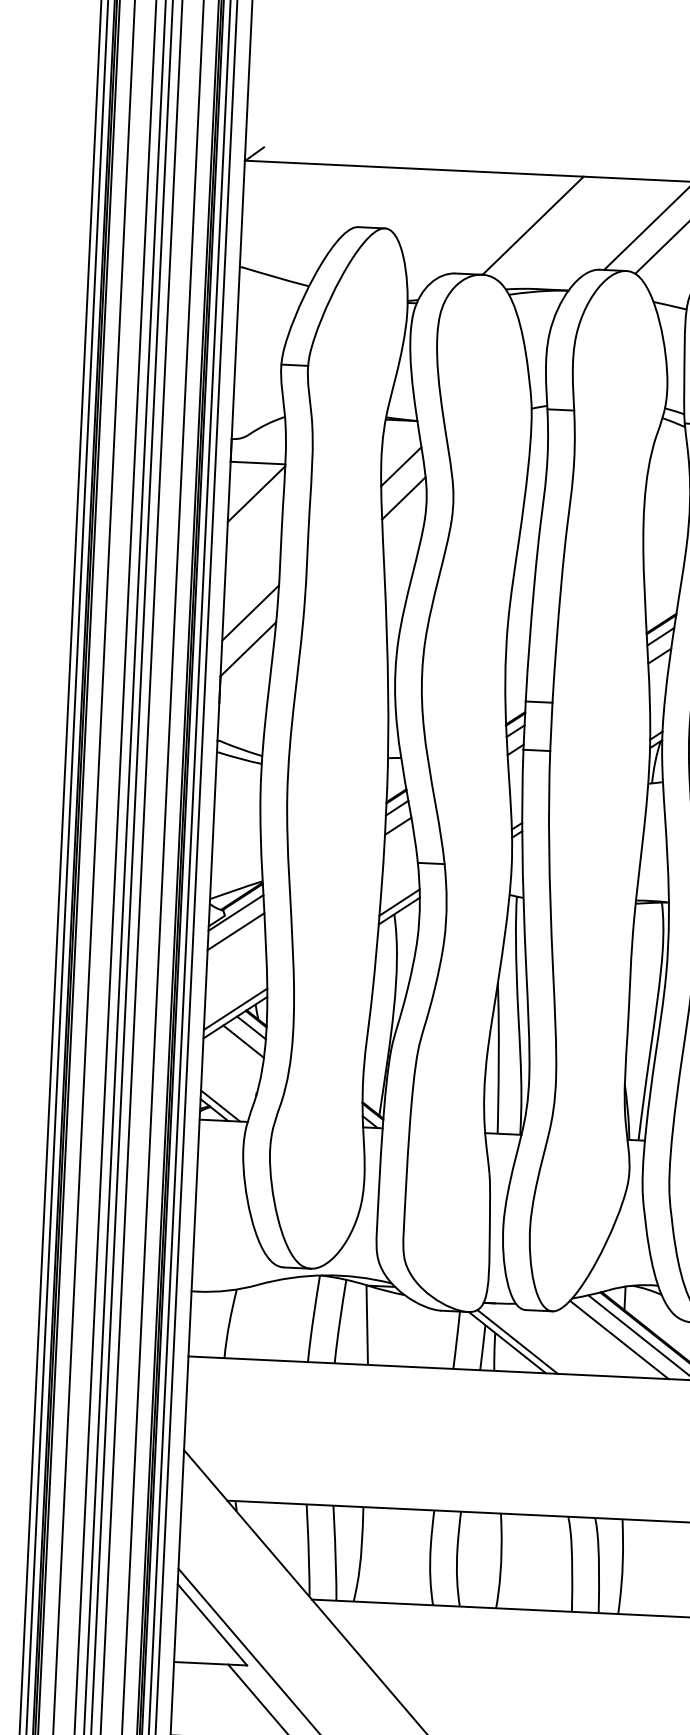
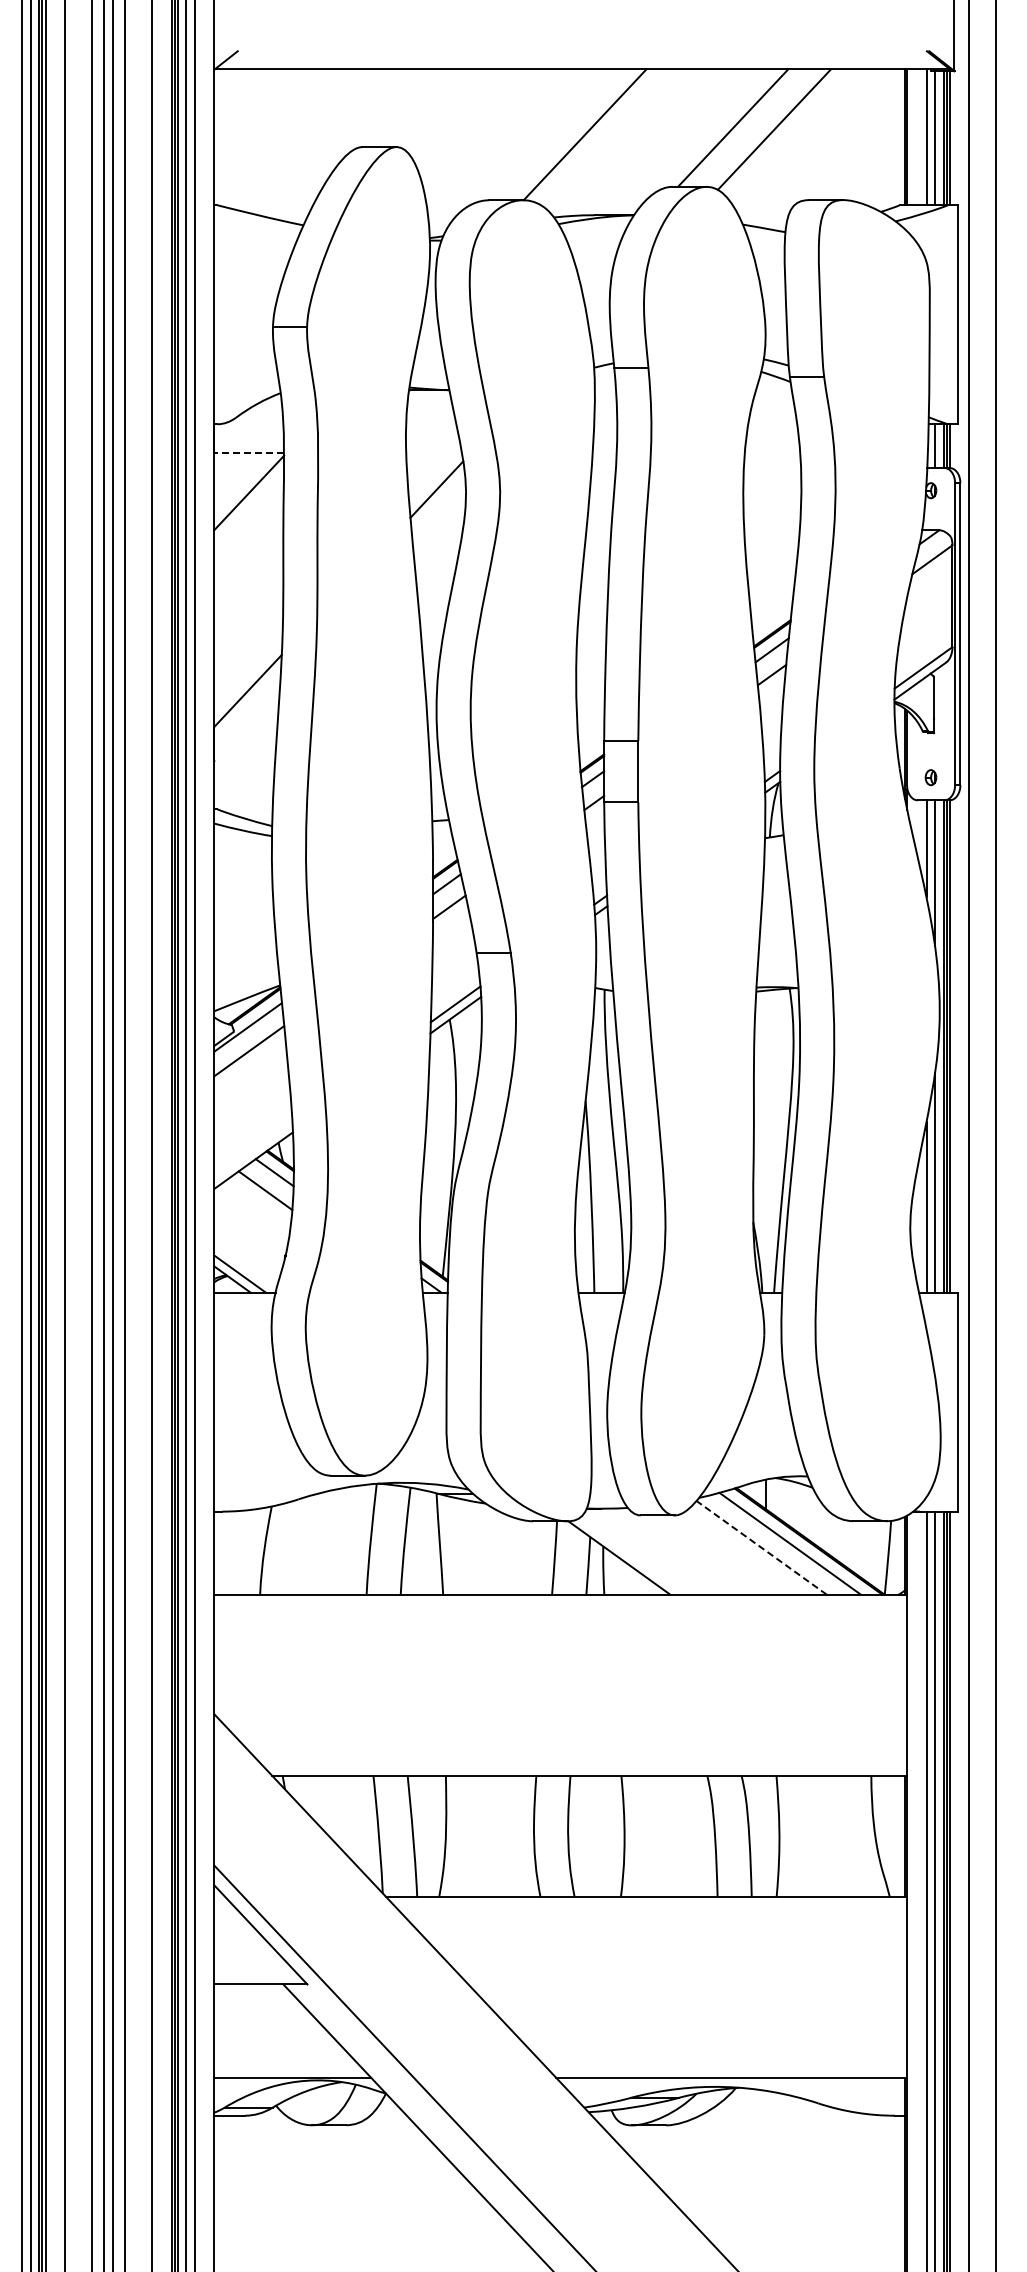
line: (258, 463) -> (249, 453), solid -> dashed
line: (401, 466) -> (431, 449), removed
line: (250, 612) -> (248, 644), removed
line: (235, 1008) -> (253, 1149), removed
line: (619, 1339) -> (761, 1547), solid -> dashed
line: (517, 1341) -> (632, 1556), removed

